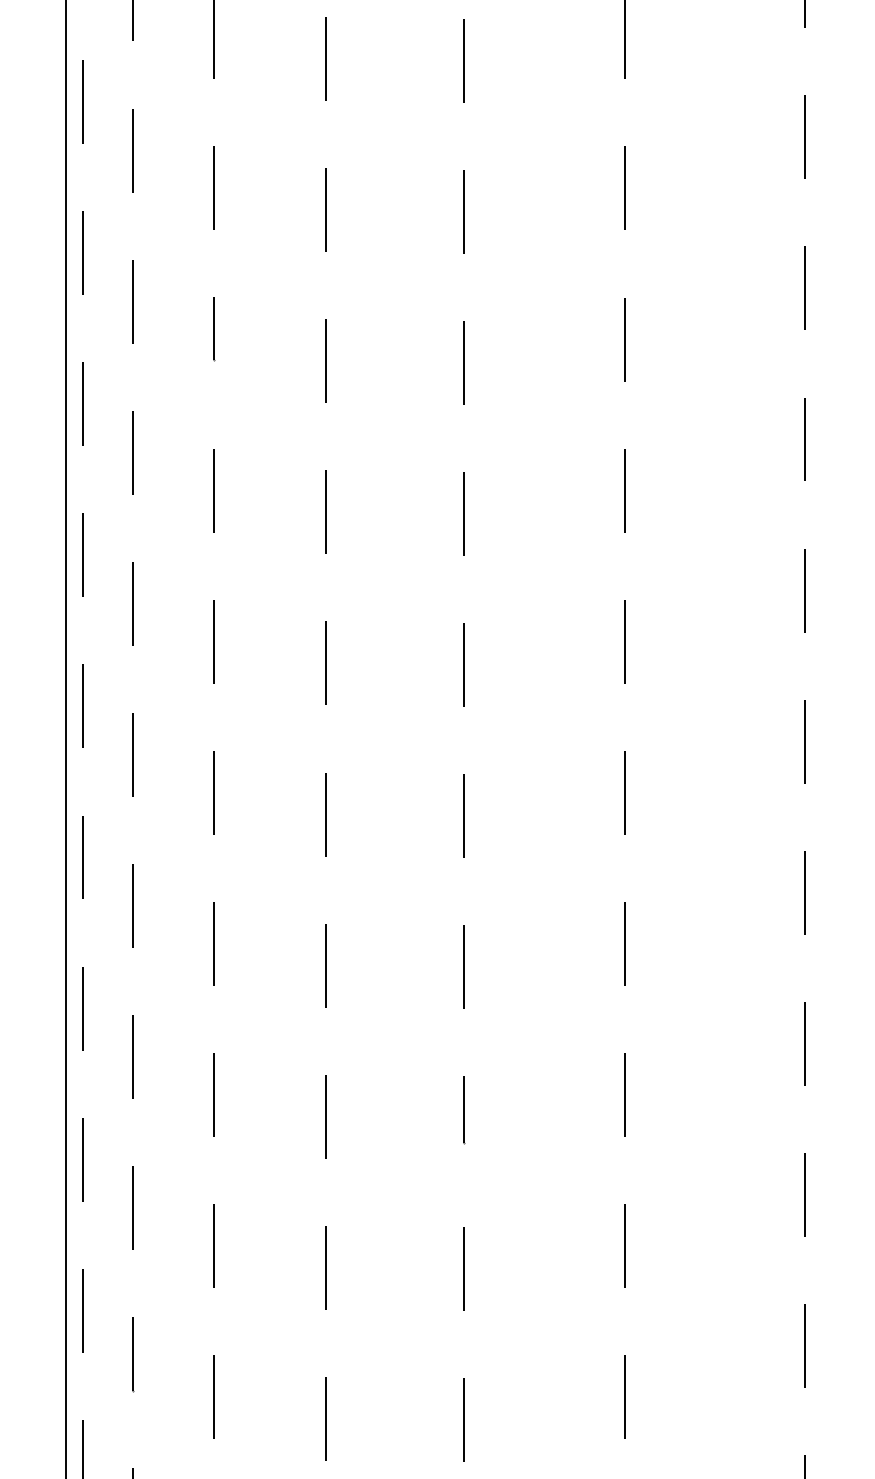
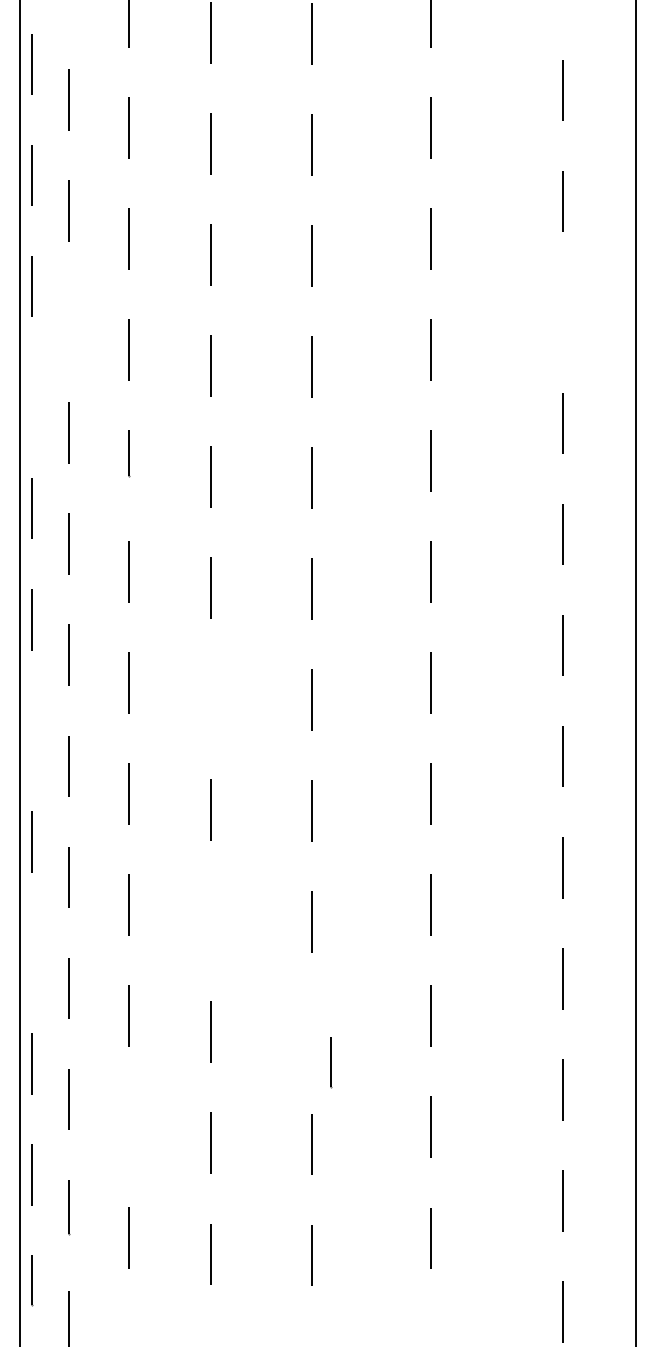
line: (804, 137) -> (562, 312), removed
line: (132, 150) -> (68, 322), removed
line: (82, 253) -> (31, 397), removed
line: (325, 662) -> (210, 698), removed
line: (82, 706) -> (31, 730), removed
line: (325, 965) -> (210, 921), removed
line: (82, 1008) -> (31, 952), removed
line: (464, 1110) -> (331, 1062), moved
line: (214, 1246) -> (128, 1127), removed

